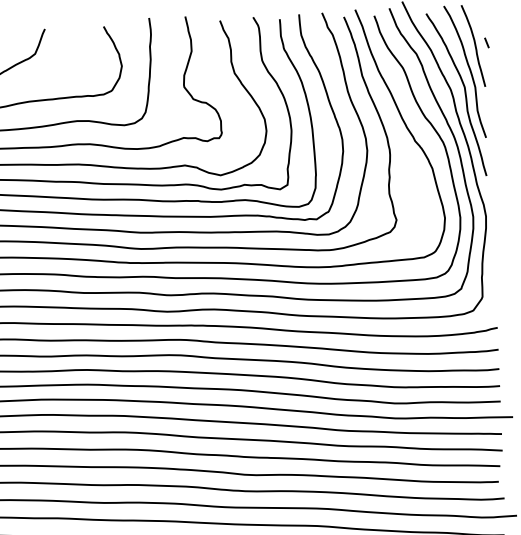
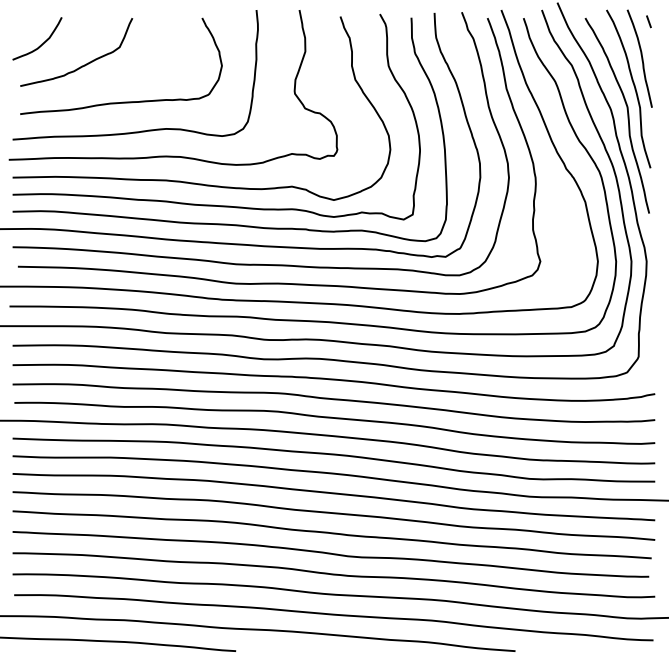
line: (486, 42) -> (648, 21), moved

